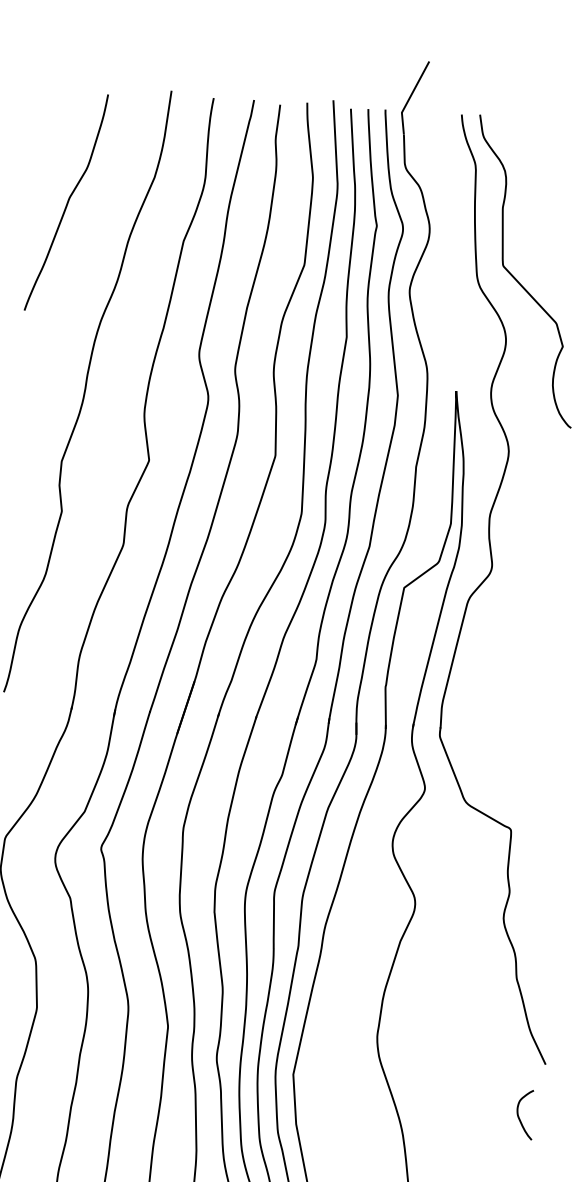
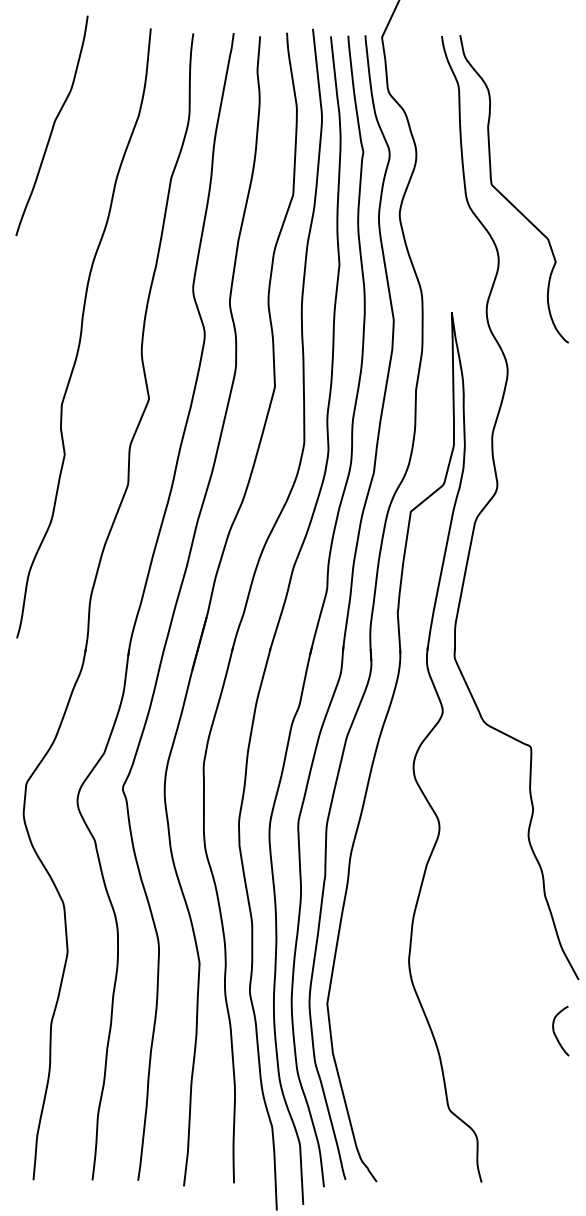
curve: (66, 202) -> (52, 125), moved

